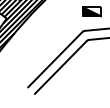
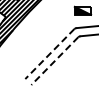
line: (55, 60) -> (49, 54), solid -> dashed
line: (60, 67) -> (54, 61), solid -> dashed

